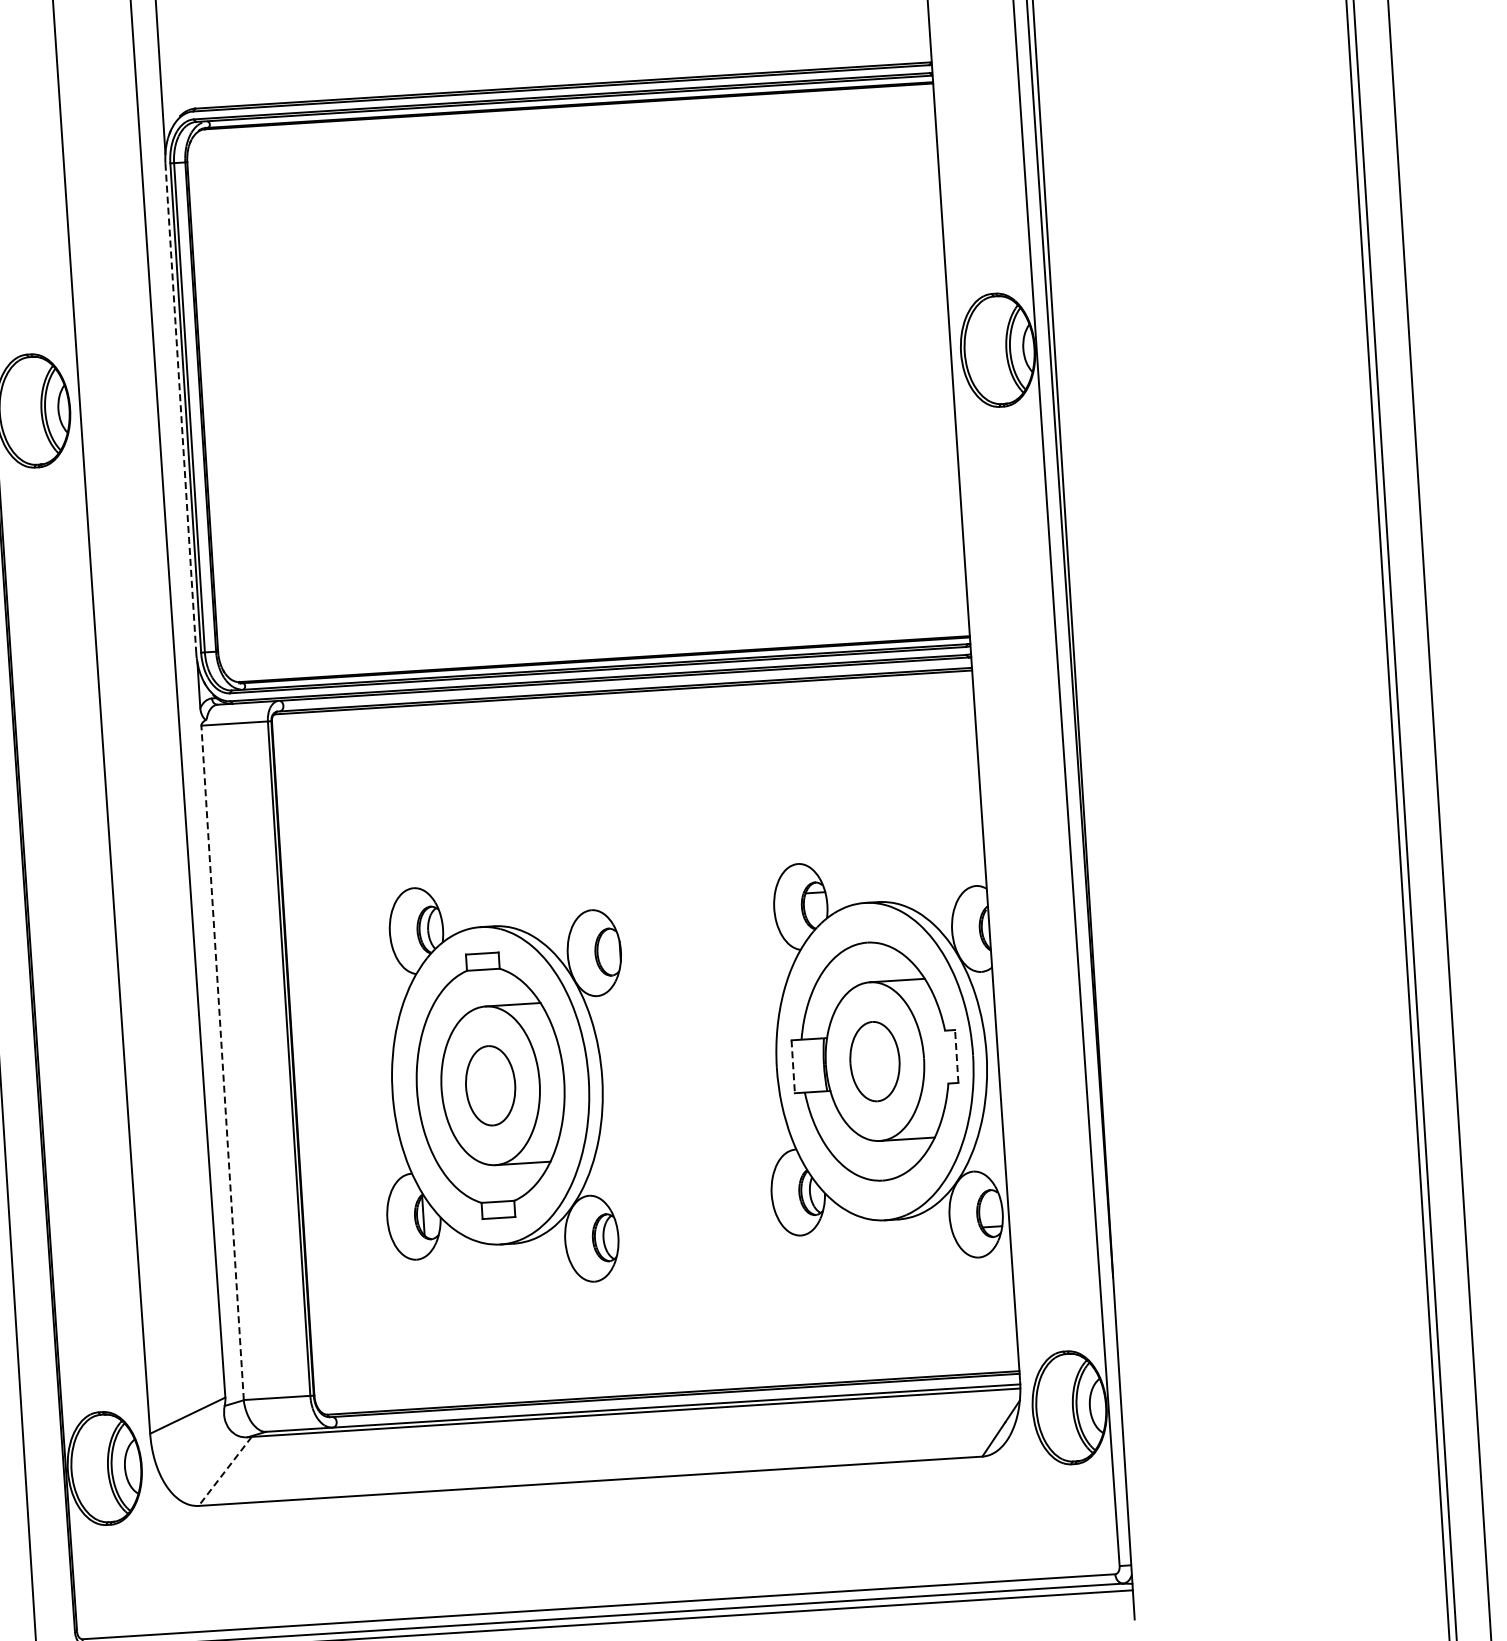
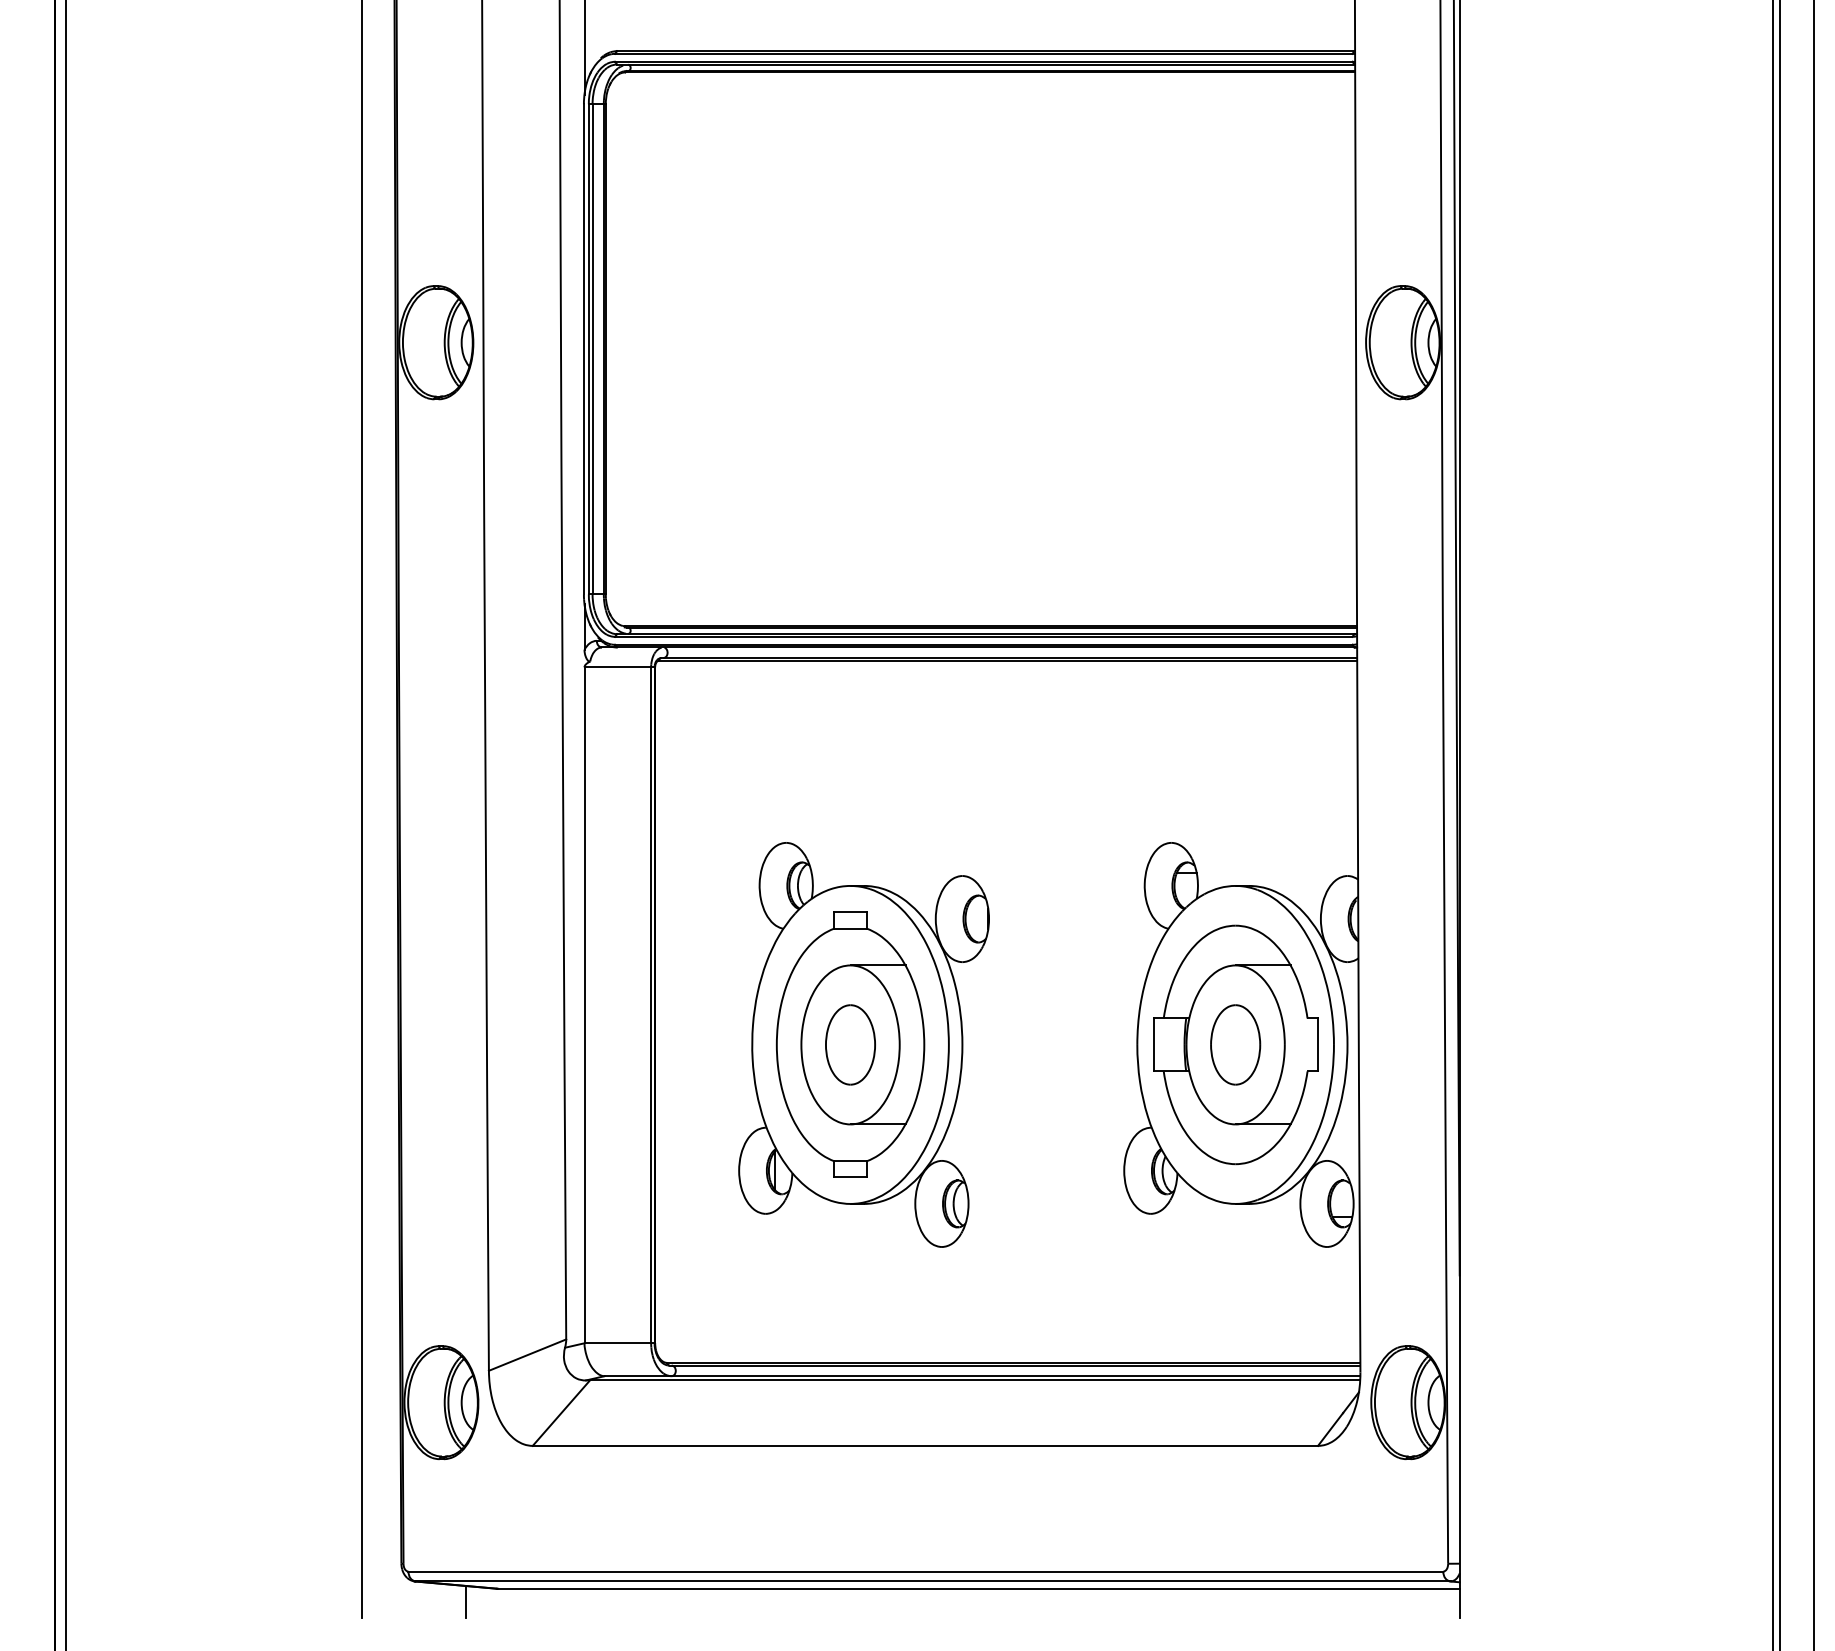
line: (180, 408) -> (583, 349), dashed -> solid
line: (956, 1056) -> (1317, 1044), dashed -> solid
line: (222, 1063) -> (584, 1005), dashed -> solid
line: (793, 1067) -> (1153, 1045), dashed -> solid
line: (225, 1471) -> (561, 1413), dashed -> solid

